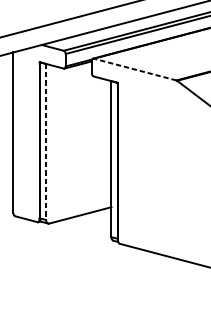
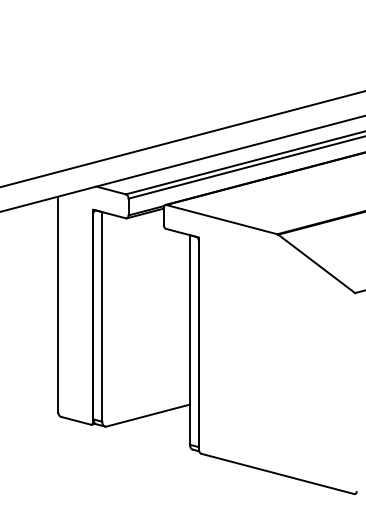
line: (134, 69) -> (221, 219), dashed -> solid
line: (46, 141) -> (102, 316), dashed -> solid

